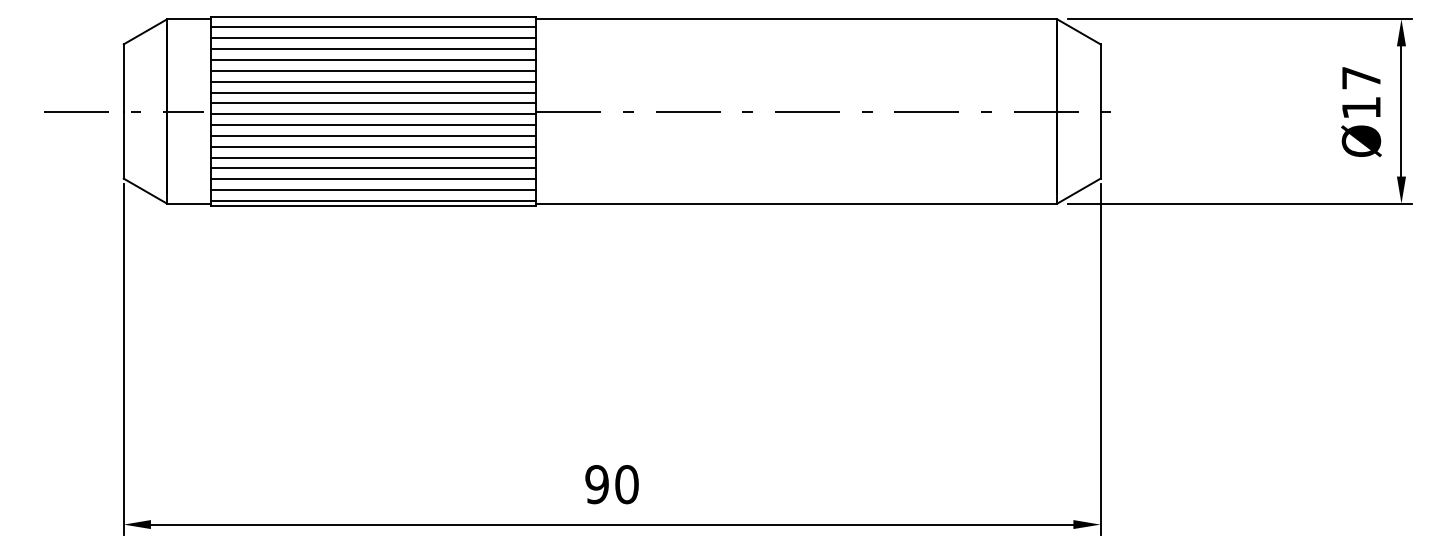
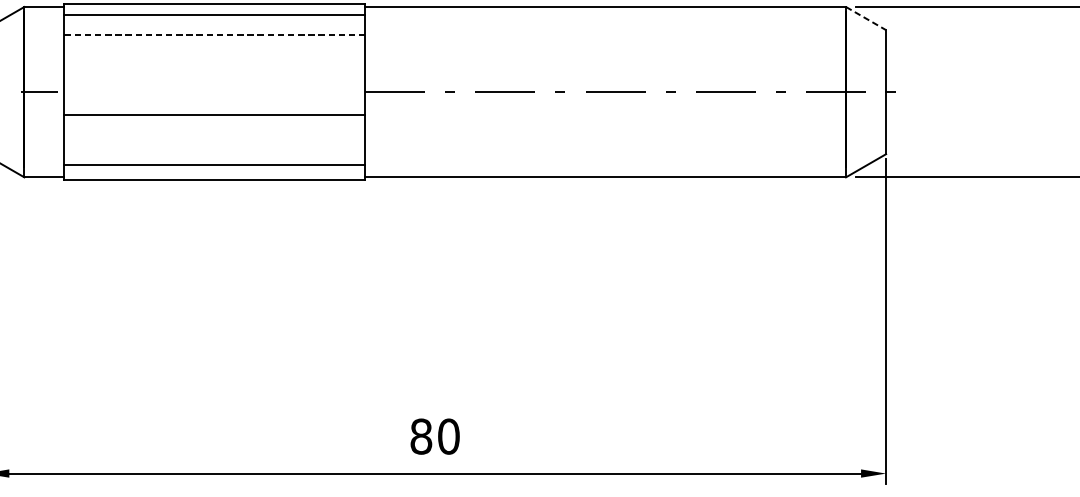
line: (1079, 32) -> (866, 19), solid -> dashed
line: (373, 38) -> (214, 24), removed
line: (373, 49) -> (214, 34), solid -> dashed
line: (373, 59) -> (214, 44), removed
line: (373, 70) -> (214, 54), removed
line: (373, 81) -> (214, 64), removed
line: (373, 92) -> (214, 74), removed
line: (373, 103) -> (214, 84), removed
line: (373, 114) -> (214, 94), removed
line: (373, 125) -> (214, 105), removed
line: (373, 146) -> (214, 124), removed
line: (373, 157) -> (214, 134), removed
line: (373, 168) -> (214, 144), removed
line: (373, 179) -> (214, 154), removed
line: (373, 201) -> (214, 175), removed
text: (596, 484) -> (420, 436), 90 -> 80

